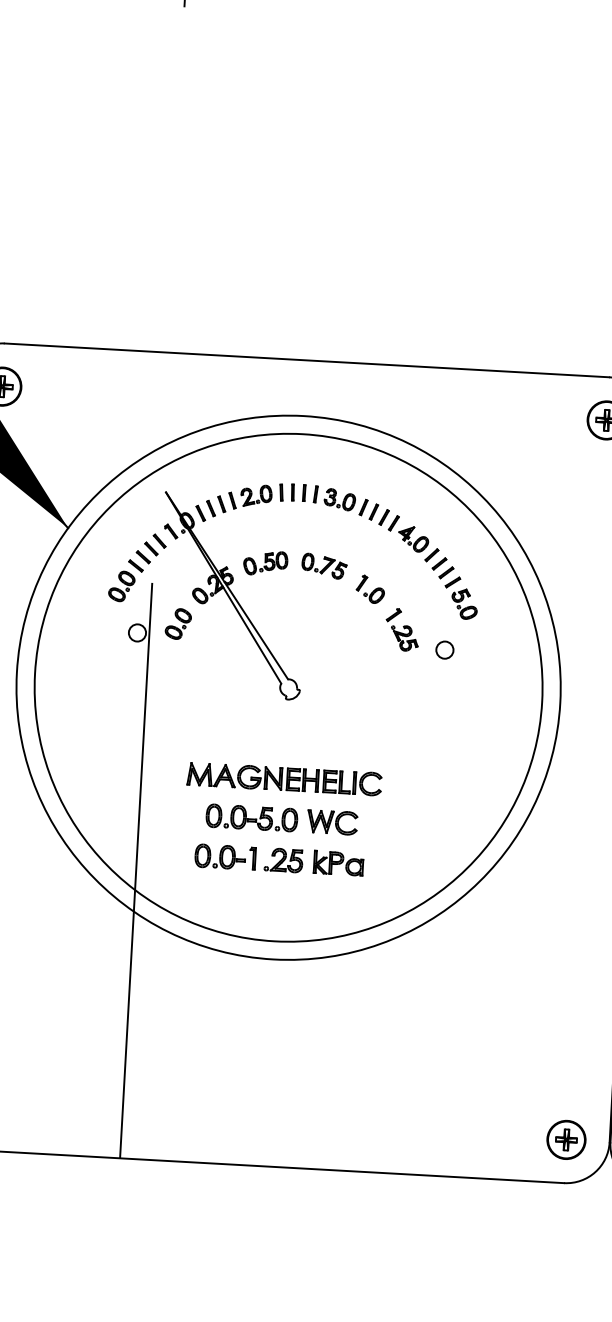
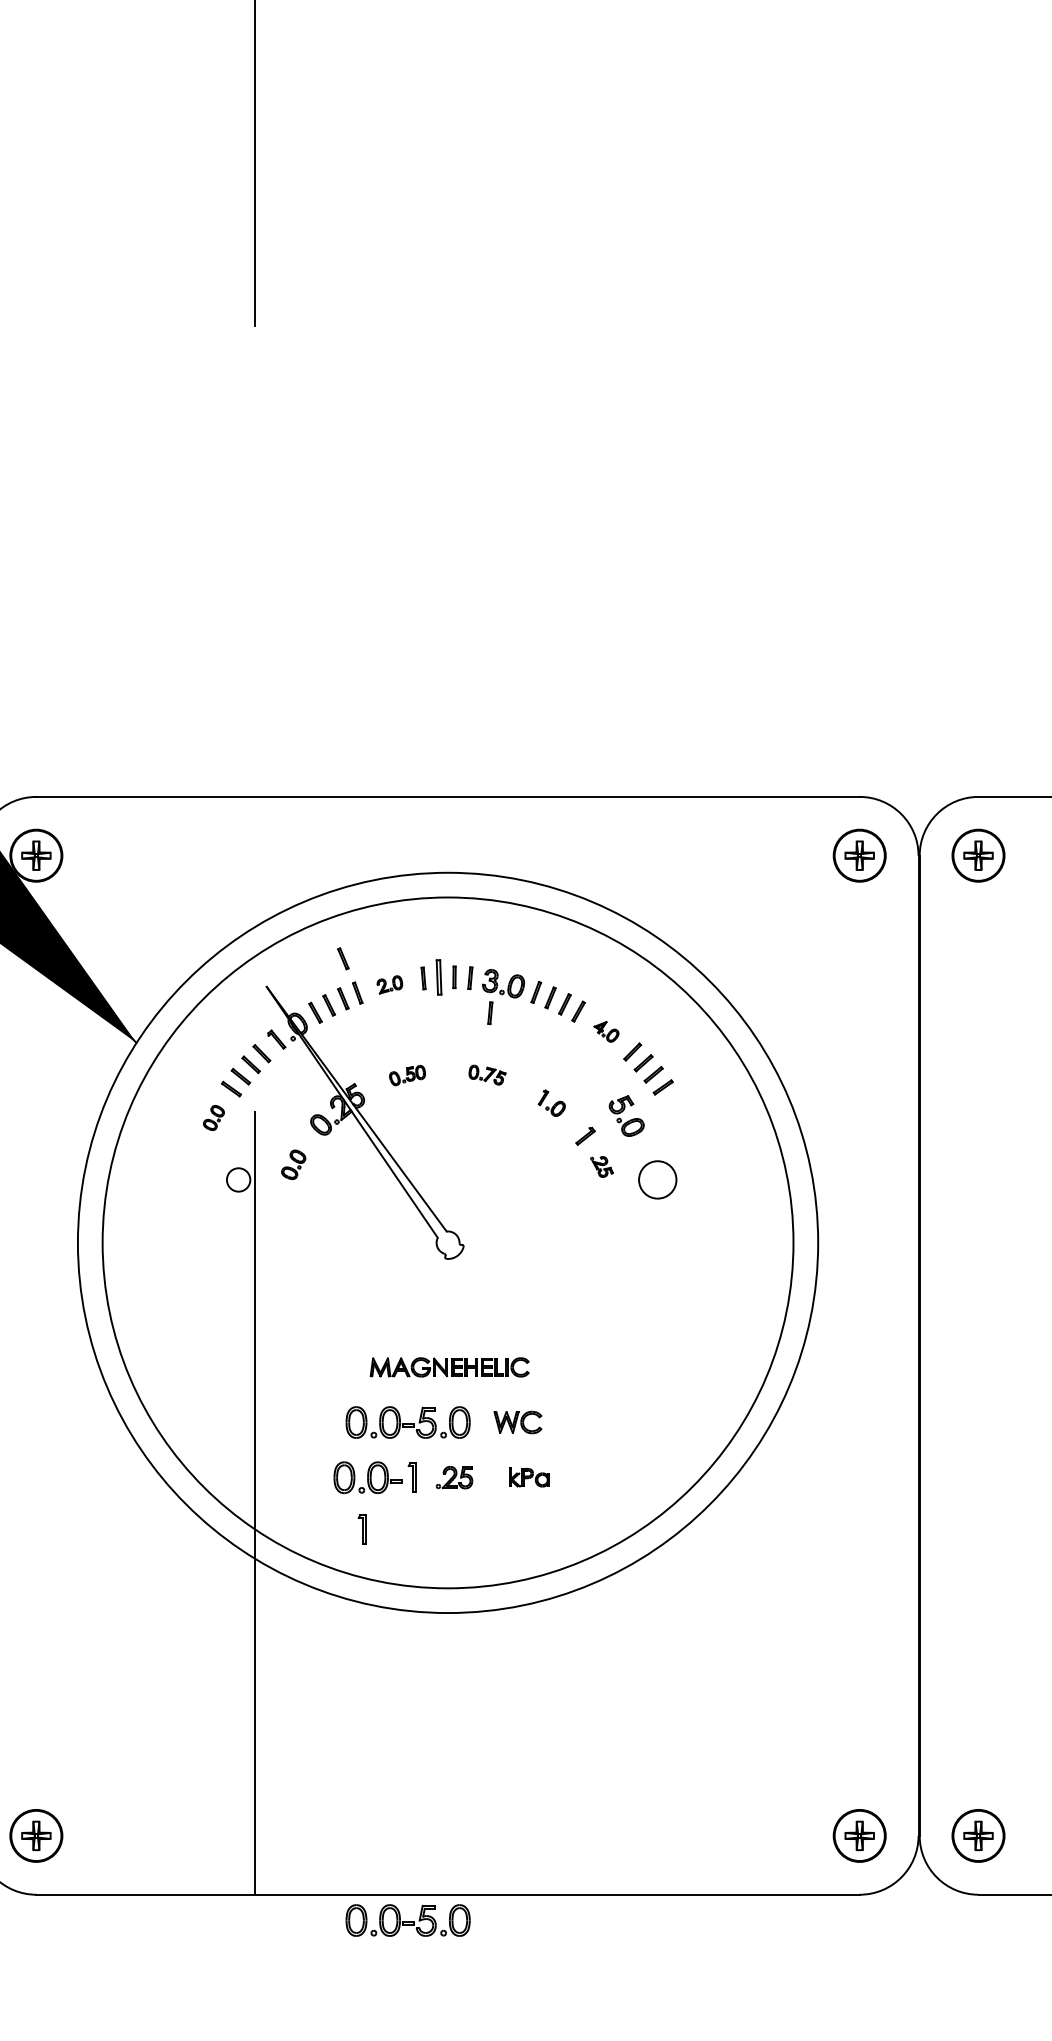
part: (223, 474) -> (343, 958), added
part: (292, 492) -> (438, 977), size x1.6
part: (256, 495) -> (389, 984), size x0.6
part: (329, 521) -> (490, 1013), added
part: (413, 539) -> (606, 1031), size x0.6
part: (265, 563) -> (407, 1075), size x0.6
part: (324, 565) -> (487, 1074), size x0.6
part: (121, 586) -> (213, 1117), size x0.6
part: (370, 589) -> (551, 1103), size x0.7
part: (464, 603) -> (626, 1115), moved
part: (178, 623) -> (293, 1164), size x0.7
part: (404, 637) -> (601, 1166), size x0.6
circle: (444, 649) -> (656, 1179), size x1.6
part: (284, 779) -> (449, 1367), size x0.6
part: (332, 822) -> (517, 1422), size x0.7
part: (283, 860) -> (454, 1477), size x0.7
part: (338, 863) -> (529, 1477), size x0.6
part: (213, 894) -> (361, 1529), added
part: (231, 1183) -> (407, 1920), added

